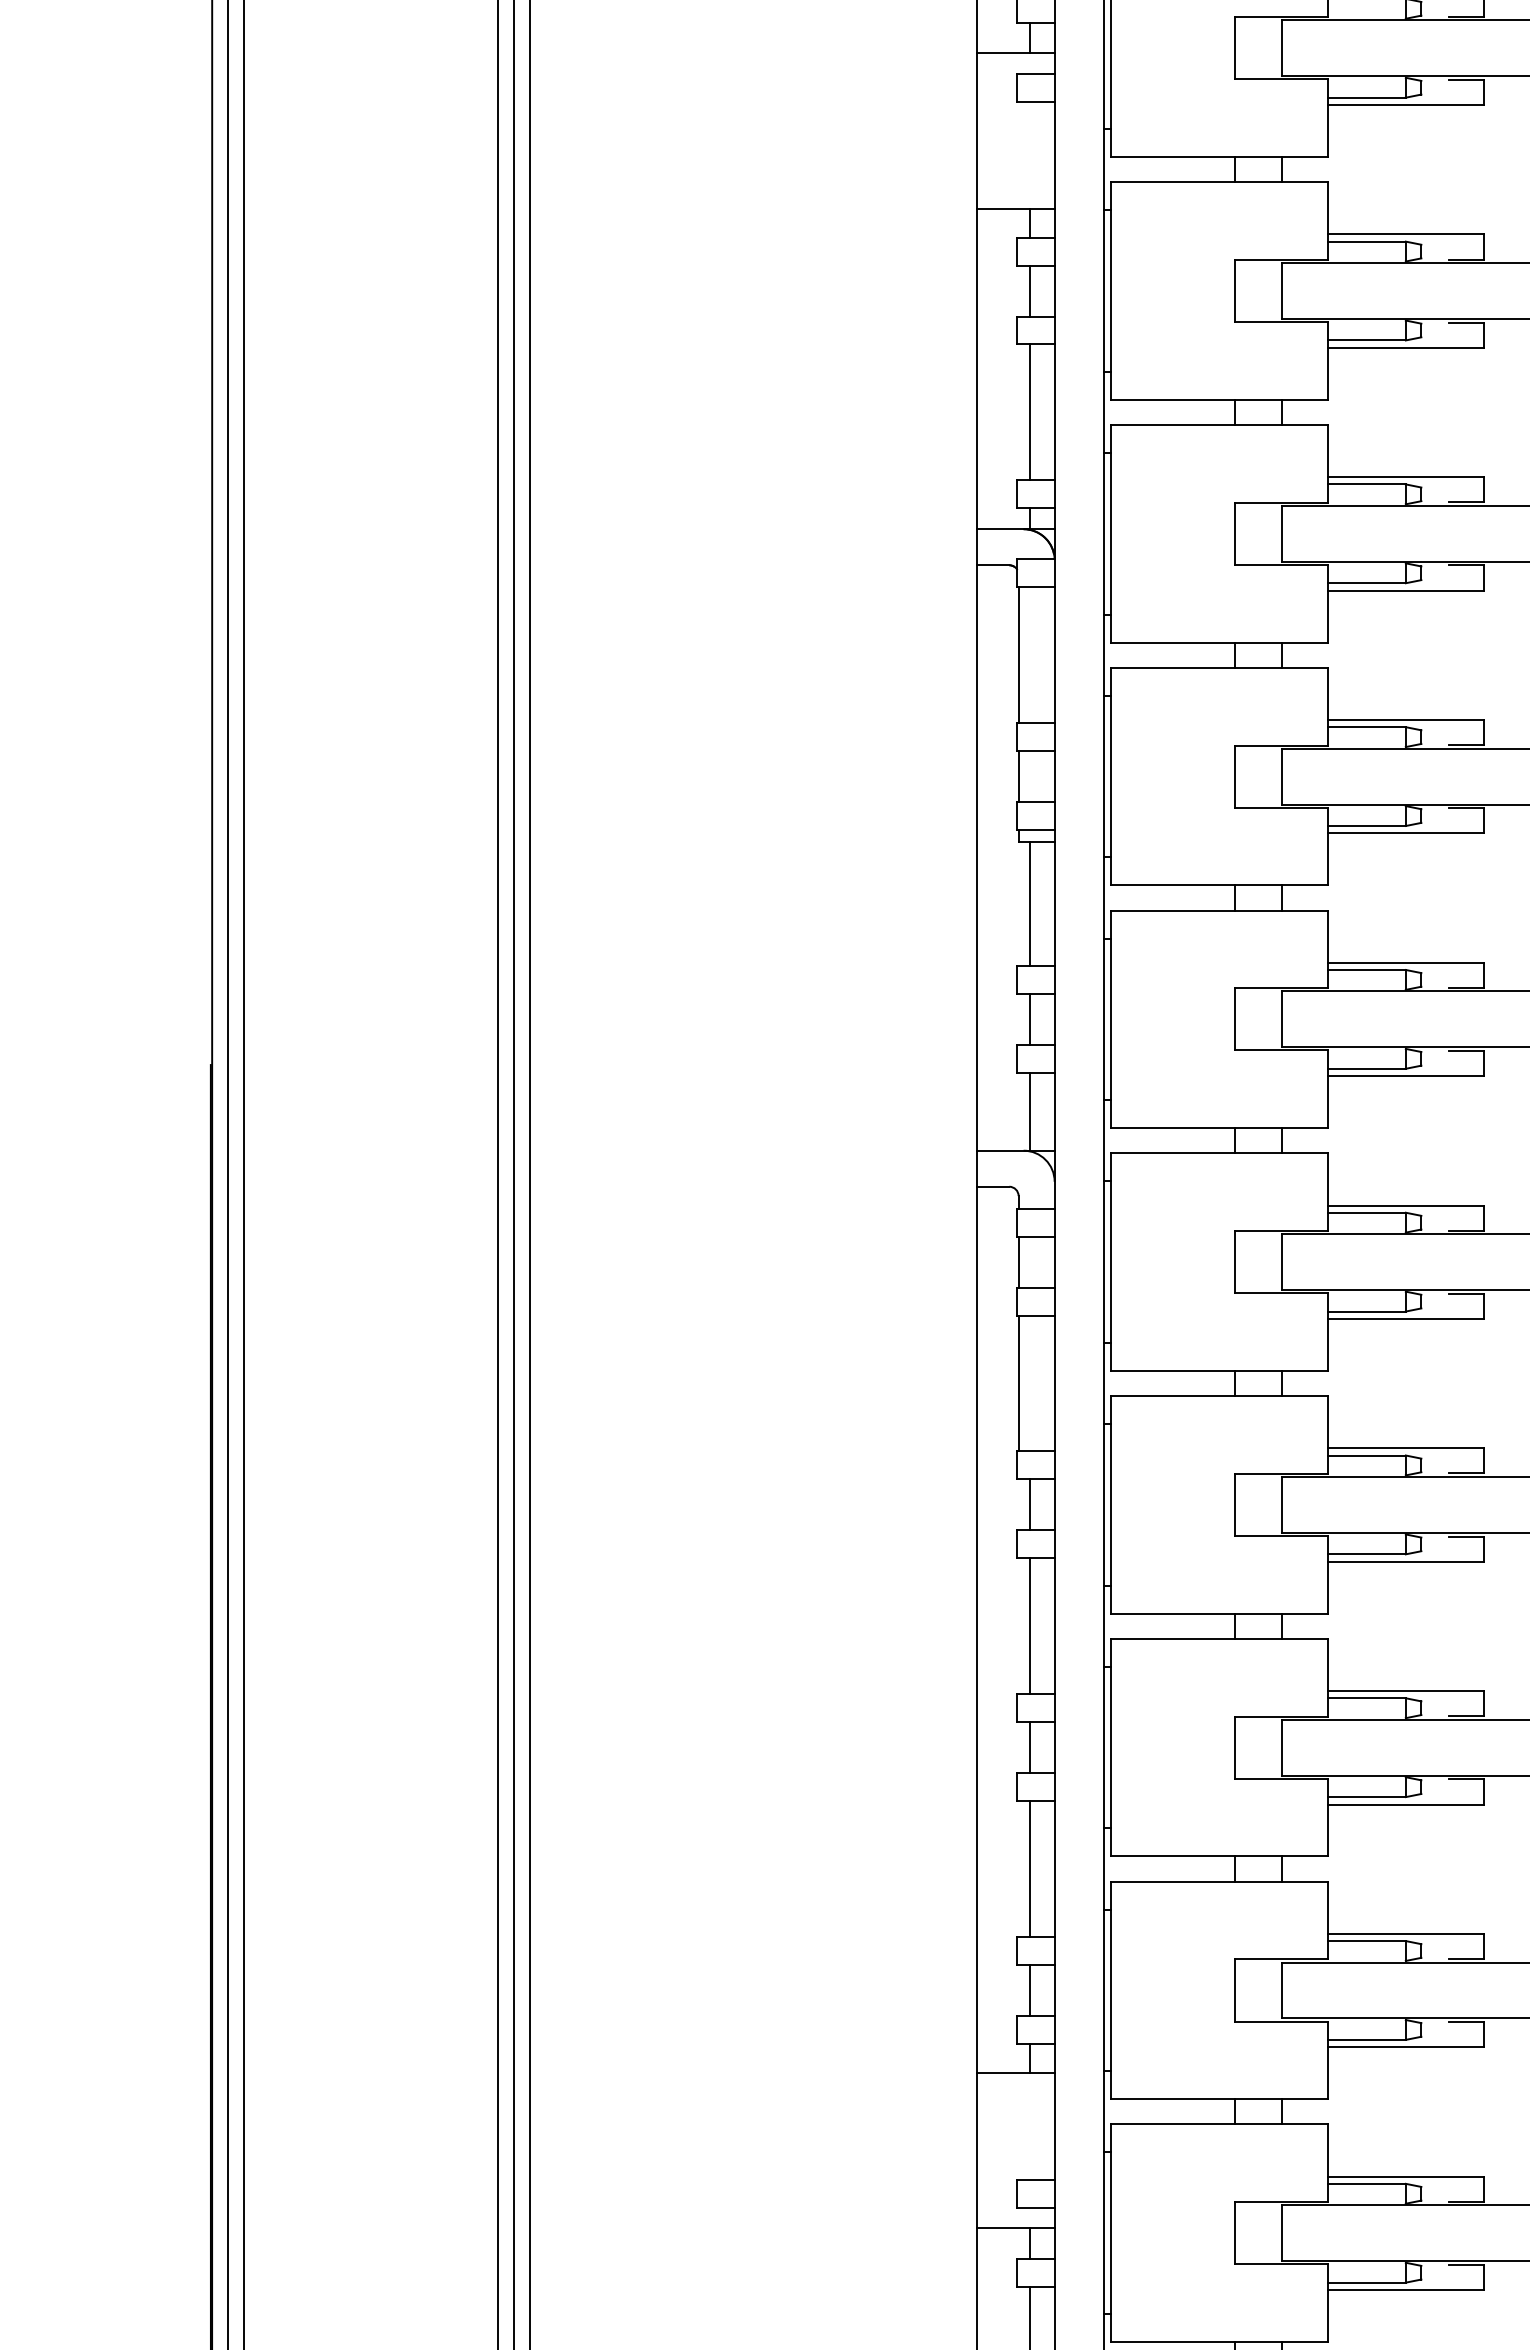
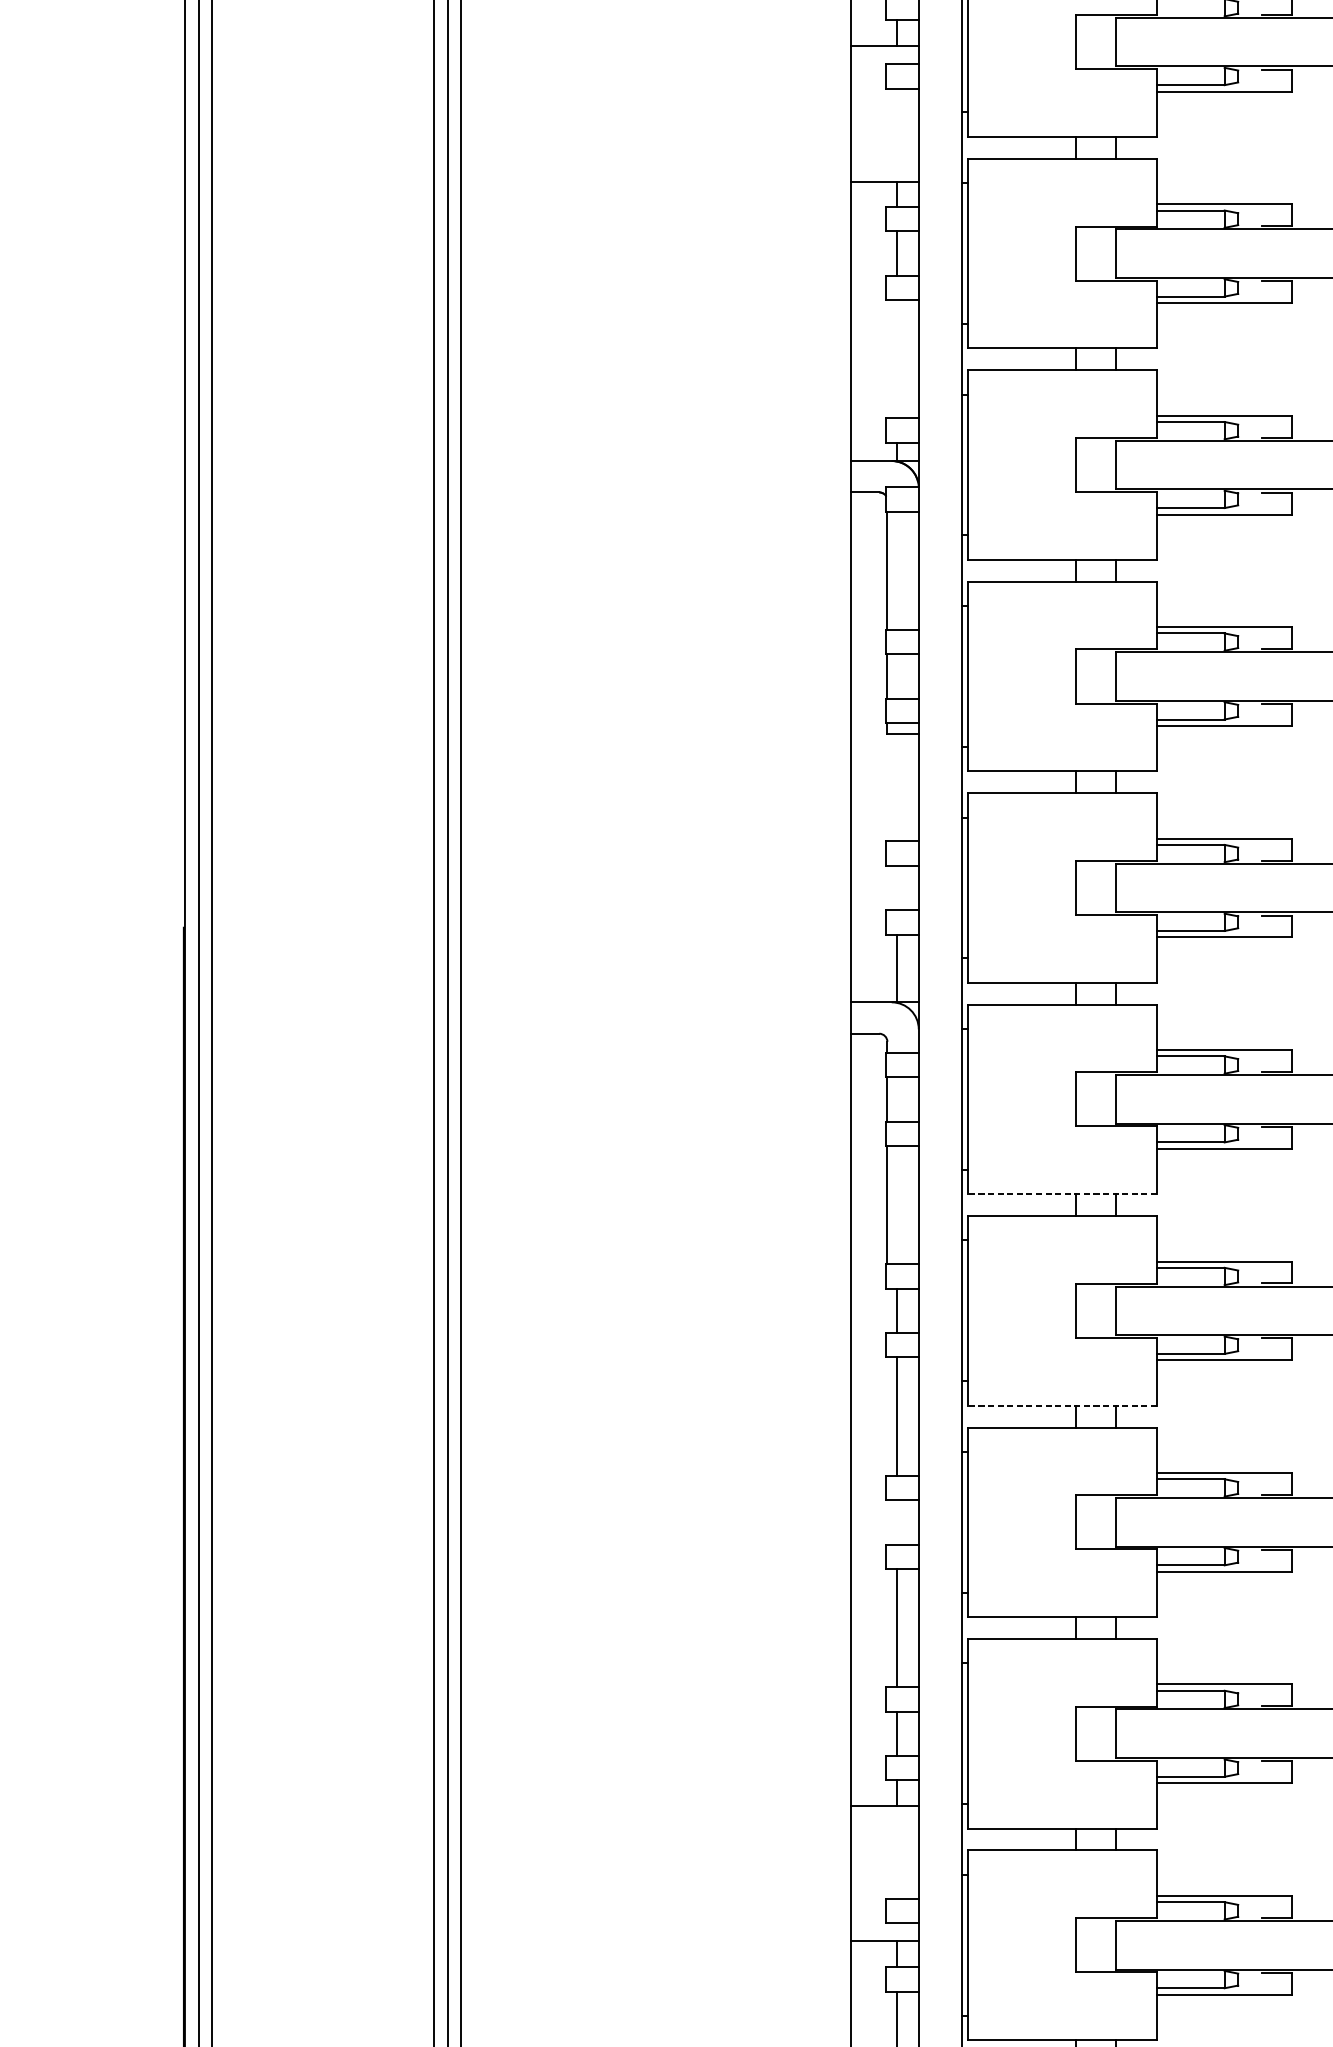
line: (1029, 412) -> (896, 359), removed
line: (1029, 903) -> (896, 787), removed
line: (1029, 1018) -> (896, 887), removed
line: (1219, 1370) -> (1062, 1193), solid -> dashed
line: (1219, 1613) -> (1062, 1405), solid -> dashed
line: (1029, 1747) -> (896, 1522), removed

